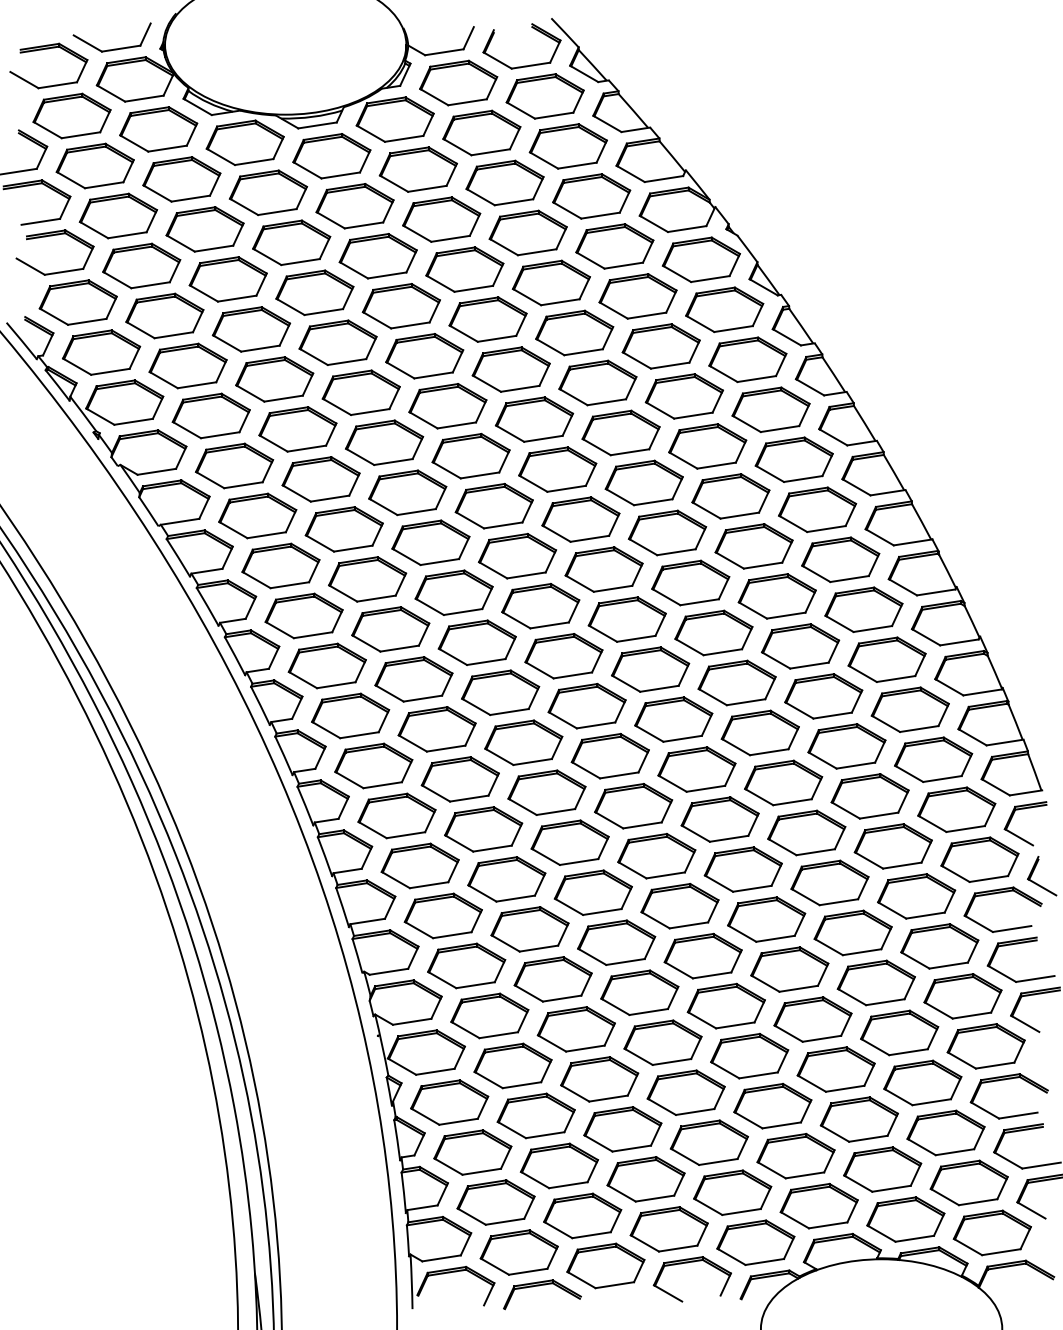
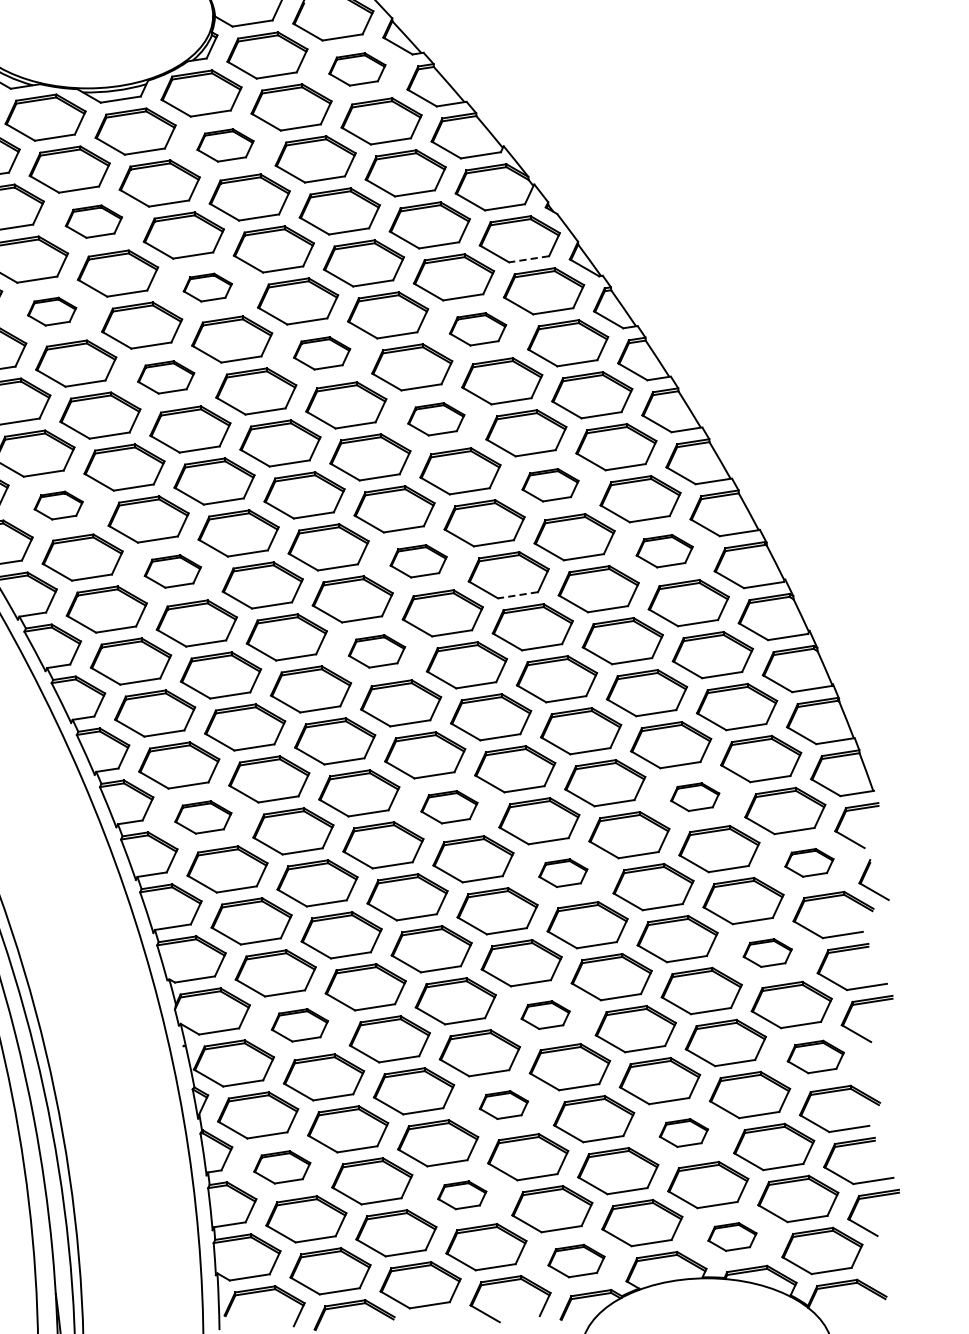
part: (544, 96) -> (356, 69), size x0.7
part: (417, 169) -> (224, 145), size x0.7
part: (291, 242) -> (93, 221), size x0.7
line: (709, 279) -> (528, 259), solid -> dashed
part: (400, 306) -> (207, 287), size x0.6
part: (251, 329) -> (52, 311), size x0.6
part: (660, 346) -> (477, 329), size x0.7
part: (510, 369) -> (321, 353), size x0.7
part: (360, 392) -> (165, 377), size x0.7
part: (620, 432) -> (435, 418), size x0.7
part: (730, 496) -> (550, 485), size x0.7
part: (257, 515) -> (58, 505), size x0.6
part: (840, 559) -> (664, 550), size x0.7
part: (603, 569) -> (418, 561), size x0.7
part: (367, 579) -> (172, 571), size x0.7
line: (699, 602) -> (517, 595), solid -> dashed
part: (563, 656) -> (376, 651), size x0.7
part: (869, 796) -> (694, 797), size x0.6
part: (633, 805) -> (449, 806), size x0.7
part: (396, 815) -> (202, 816), size x0.7
part: (979, 859) -> (808, 862), size x0.6
part: (742, 869) -> (562, 873), size x0.6
part: (939, 946) -> (767, 953), size x0.6
part: (725, 1005) -> (544, 1014), size x0.6
part: (489, 1015) -> (299, 1024), size x0.7
part: (985, 1046) -> (815, 1057), size x0.7
part: (685, 1092) -> (503, 1104), size x0.6
part: (858, 1119) -> (683, 1133), size x0.6
part: (472, 1152) -> (281, 1167), size x0.7
part: (645, 1179) -> (461, 1195), size x0.6
part: (905, 1219) -> (732, 1236), size x0.6
part: (755, 1242) -> (576, 1260), size x0.7

